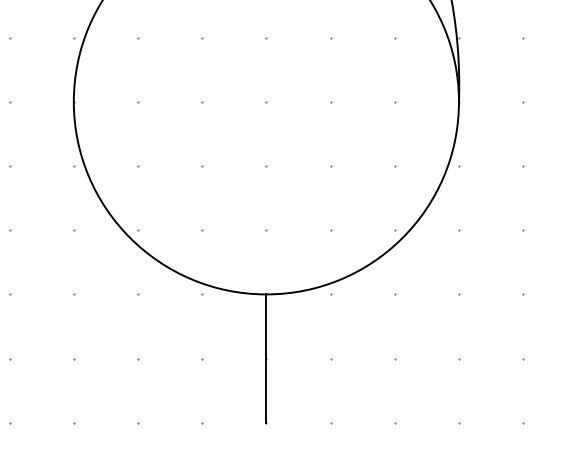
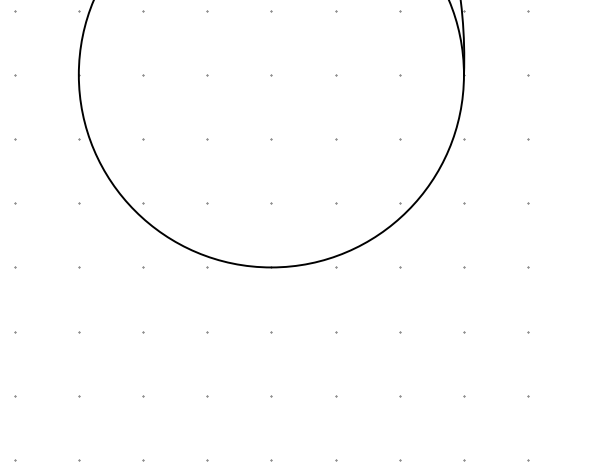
line: (266, 358) -> (271, 331), removed

